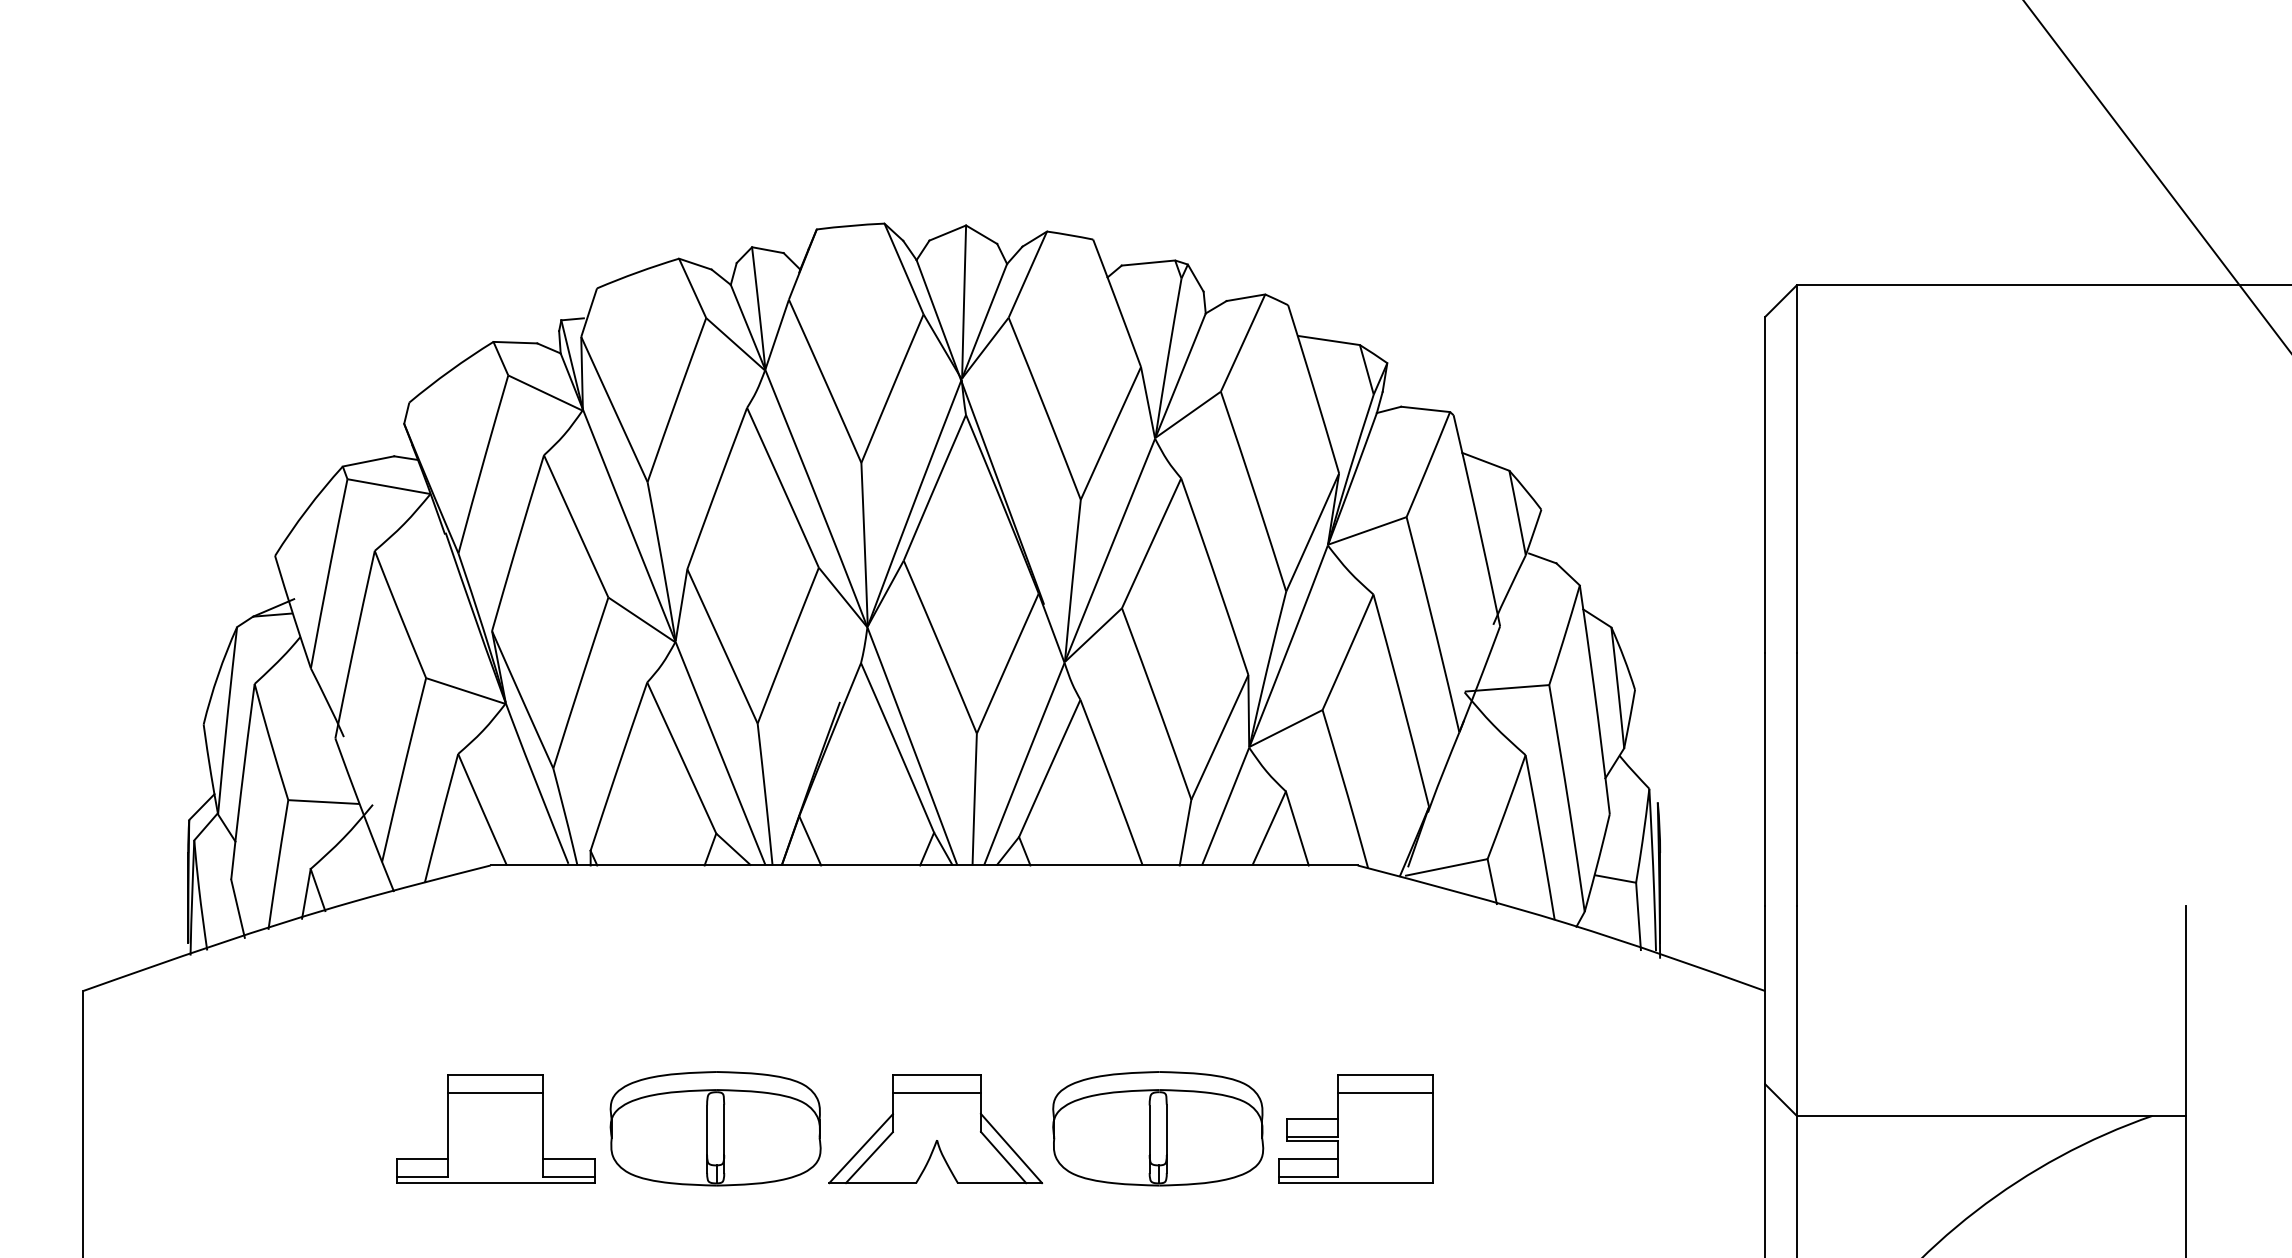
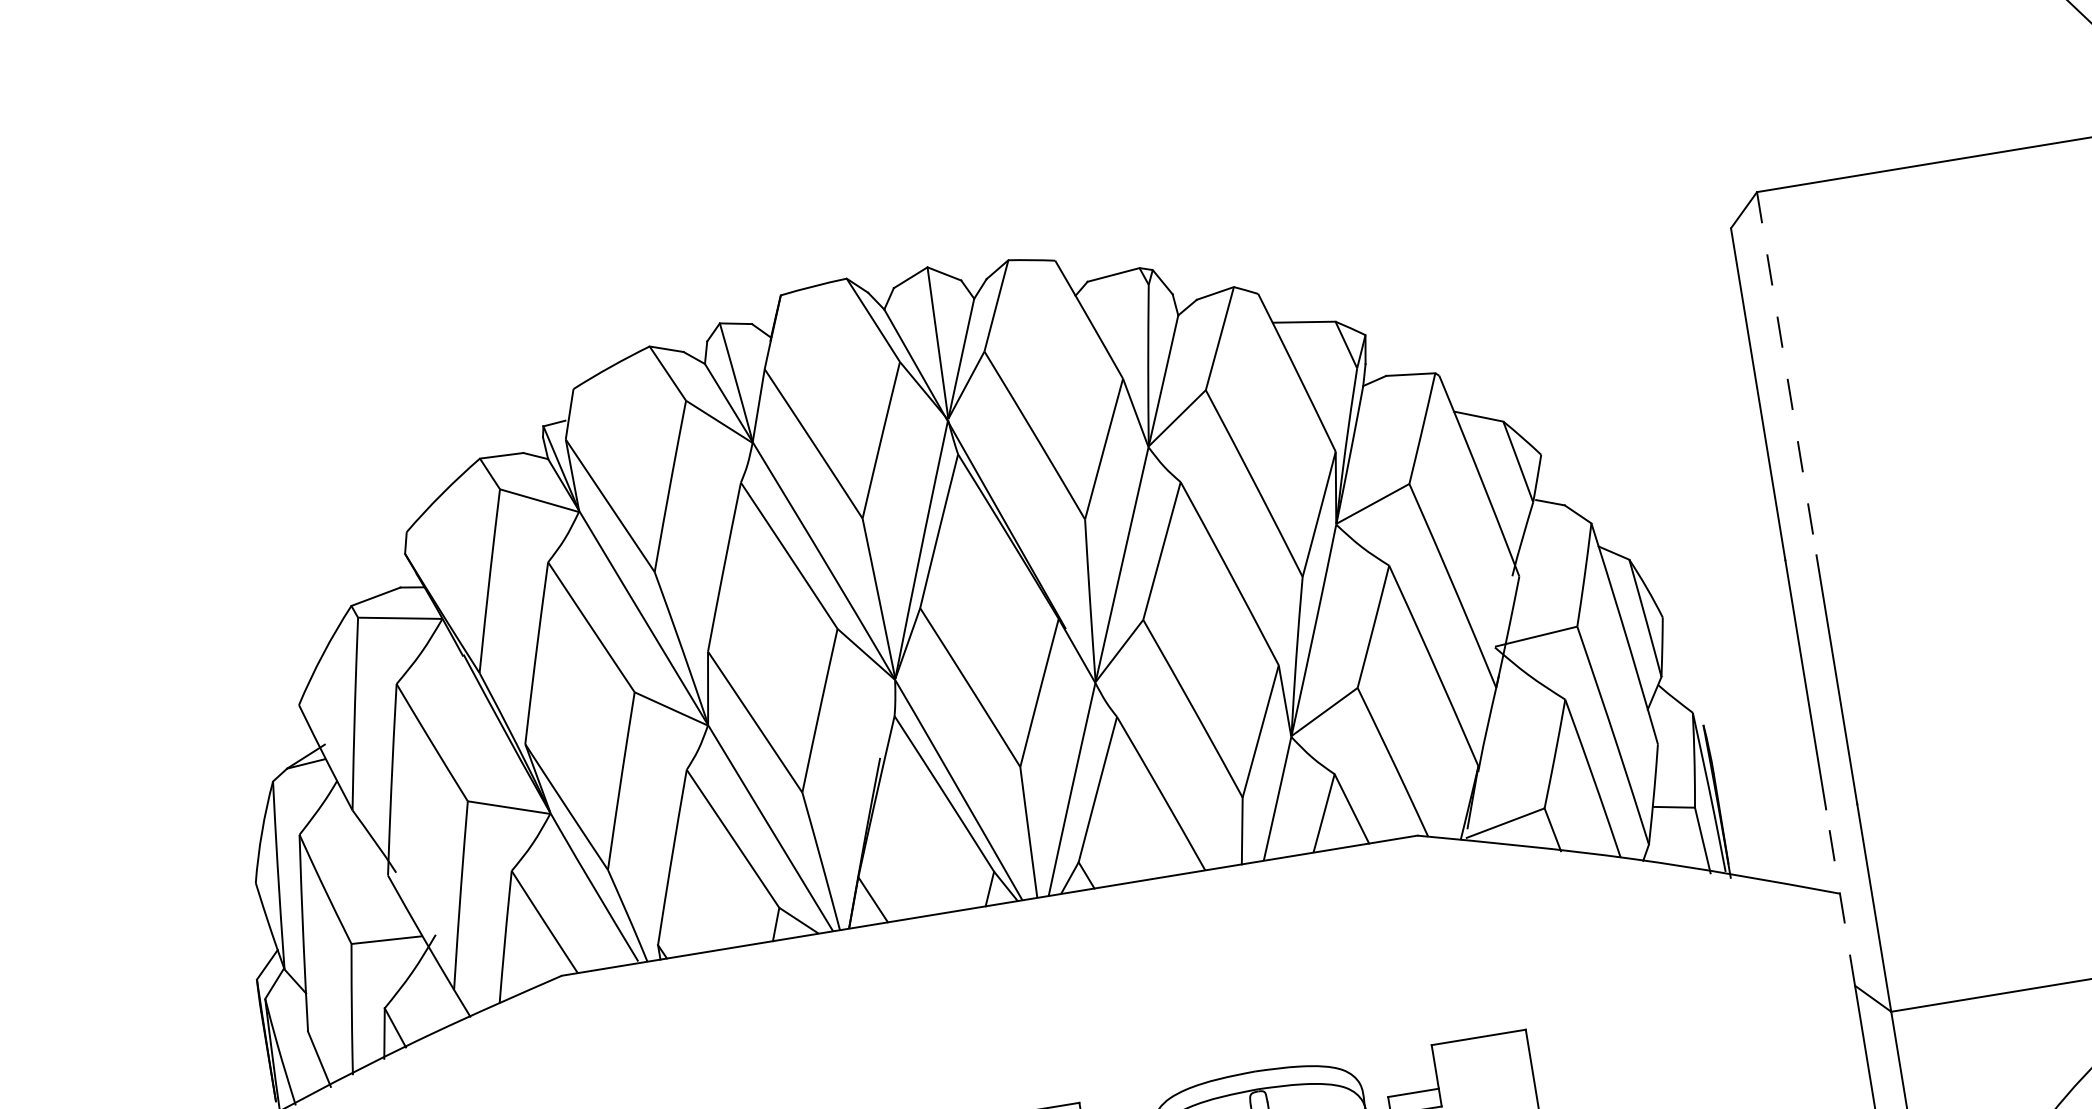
line: (1796, 469) -> (1786, 373), solid -> dashed
line: (1765, 994) -> (1840, 897), solid -> dashed
line: (1385, 1092) -> (1481, 1055), removed

